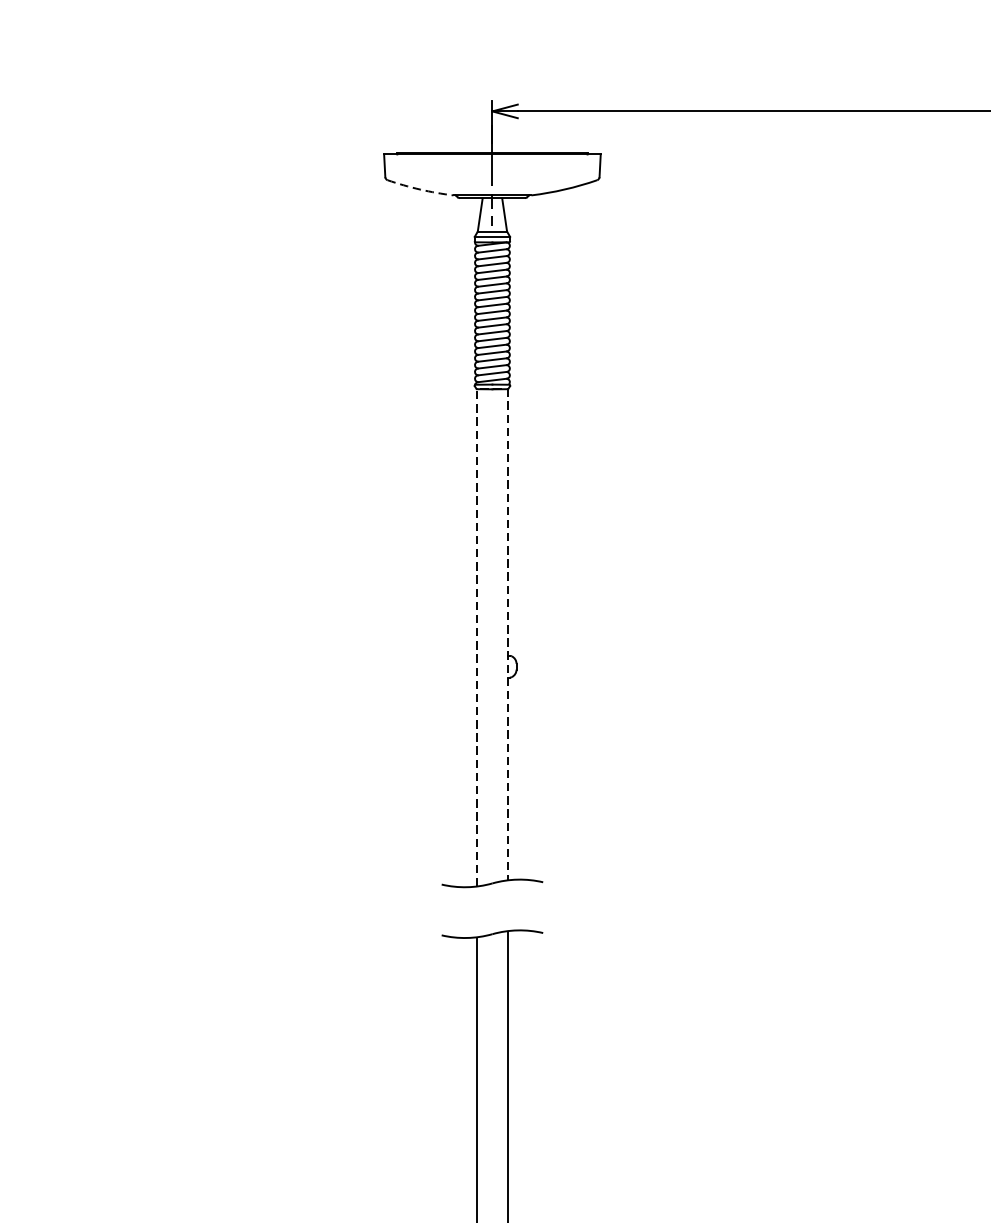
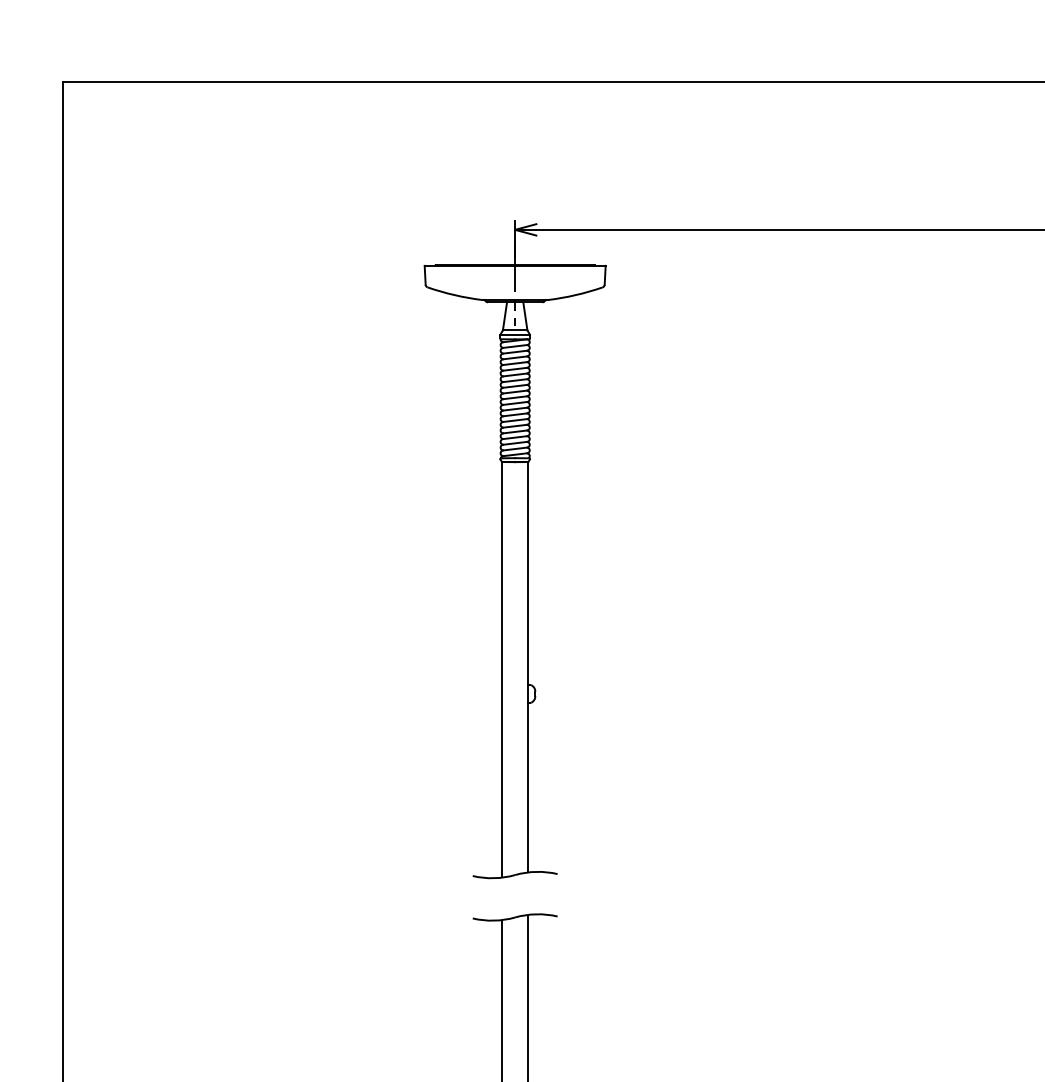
arc: (419, 189) -> (454, 295), dashed -> solid
line: (490, 389) -> (513, 462), dashed -> solid

